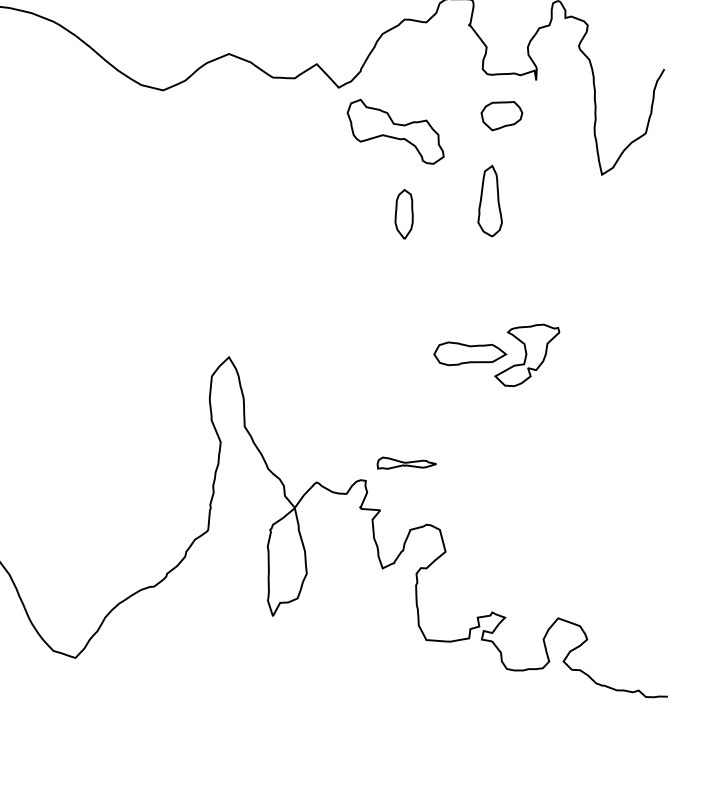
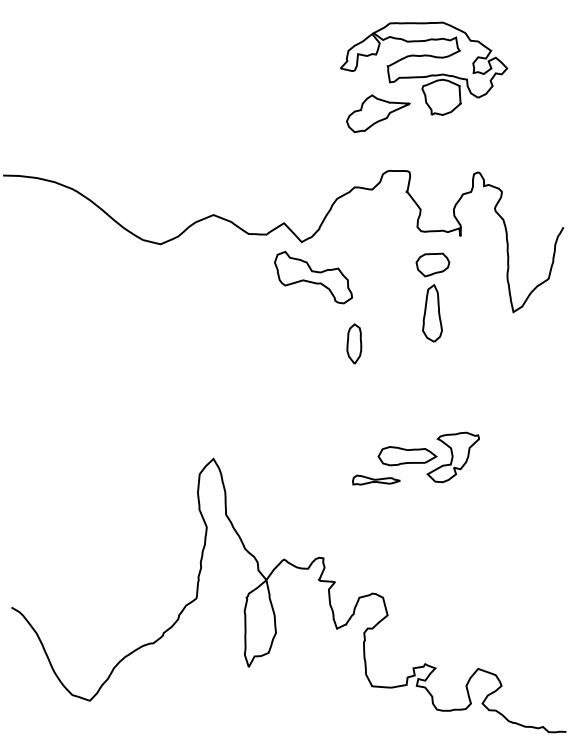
part: (395, 131) -> (313, 277), moved
part: (490, 200) -> (432, 312), moved
part: (406, 462) -> (376, 479), moved

